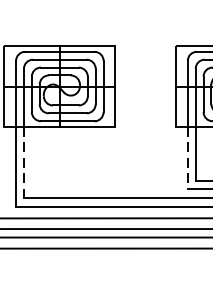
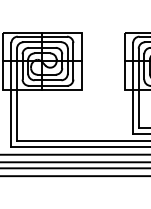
line: (188, 157) -> (133, 111), dashed -> solid
line: (24, 163) -> (17, 115), dashed -> solid

